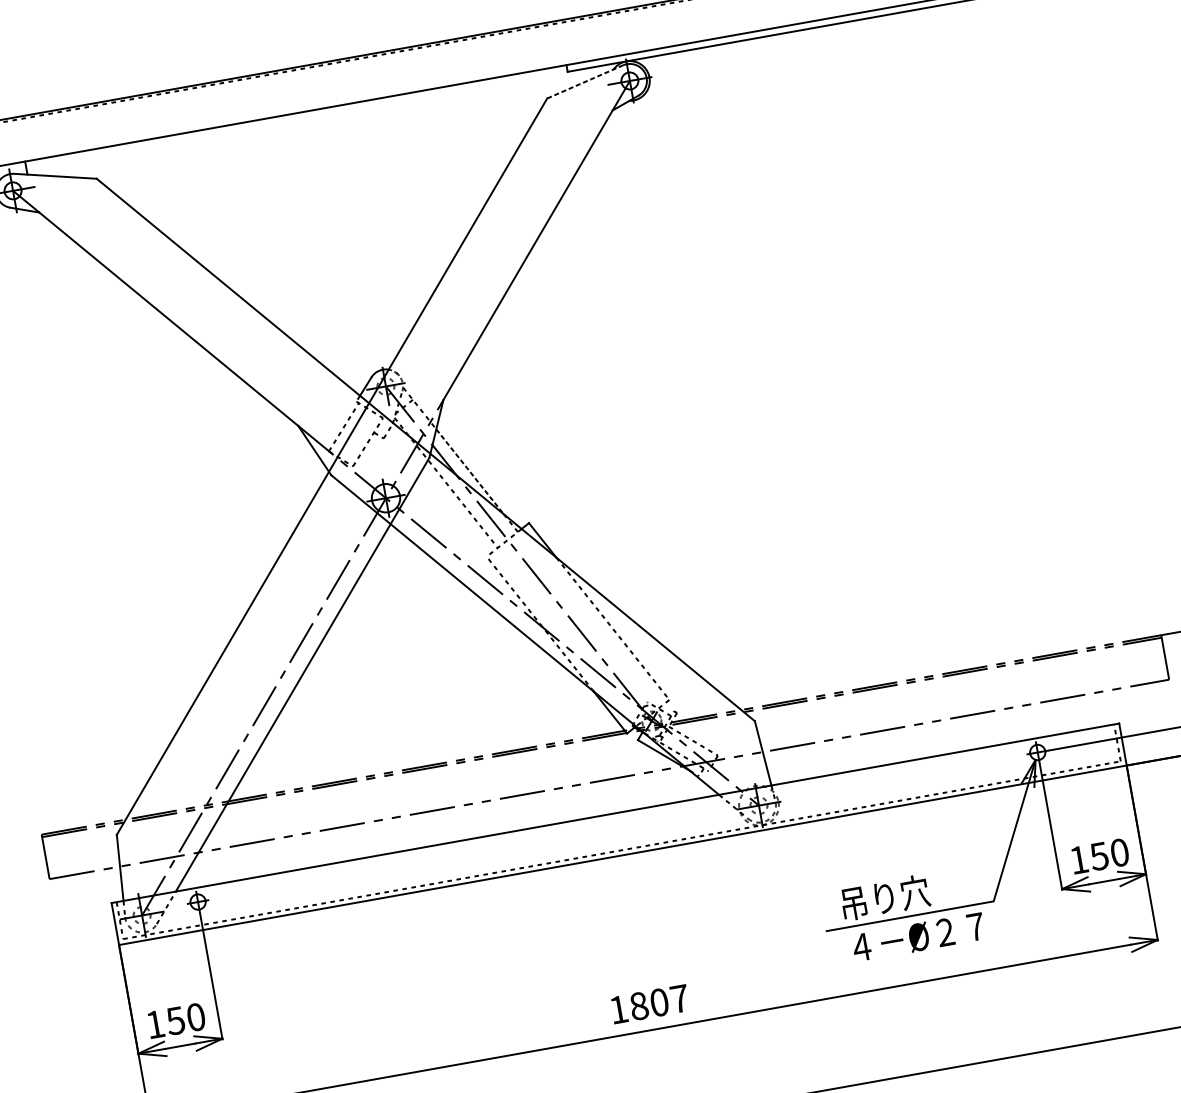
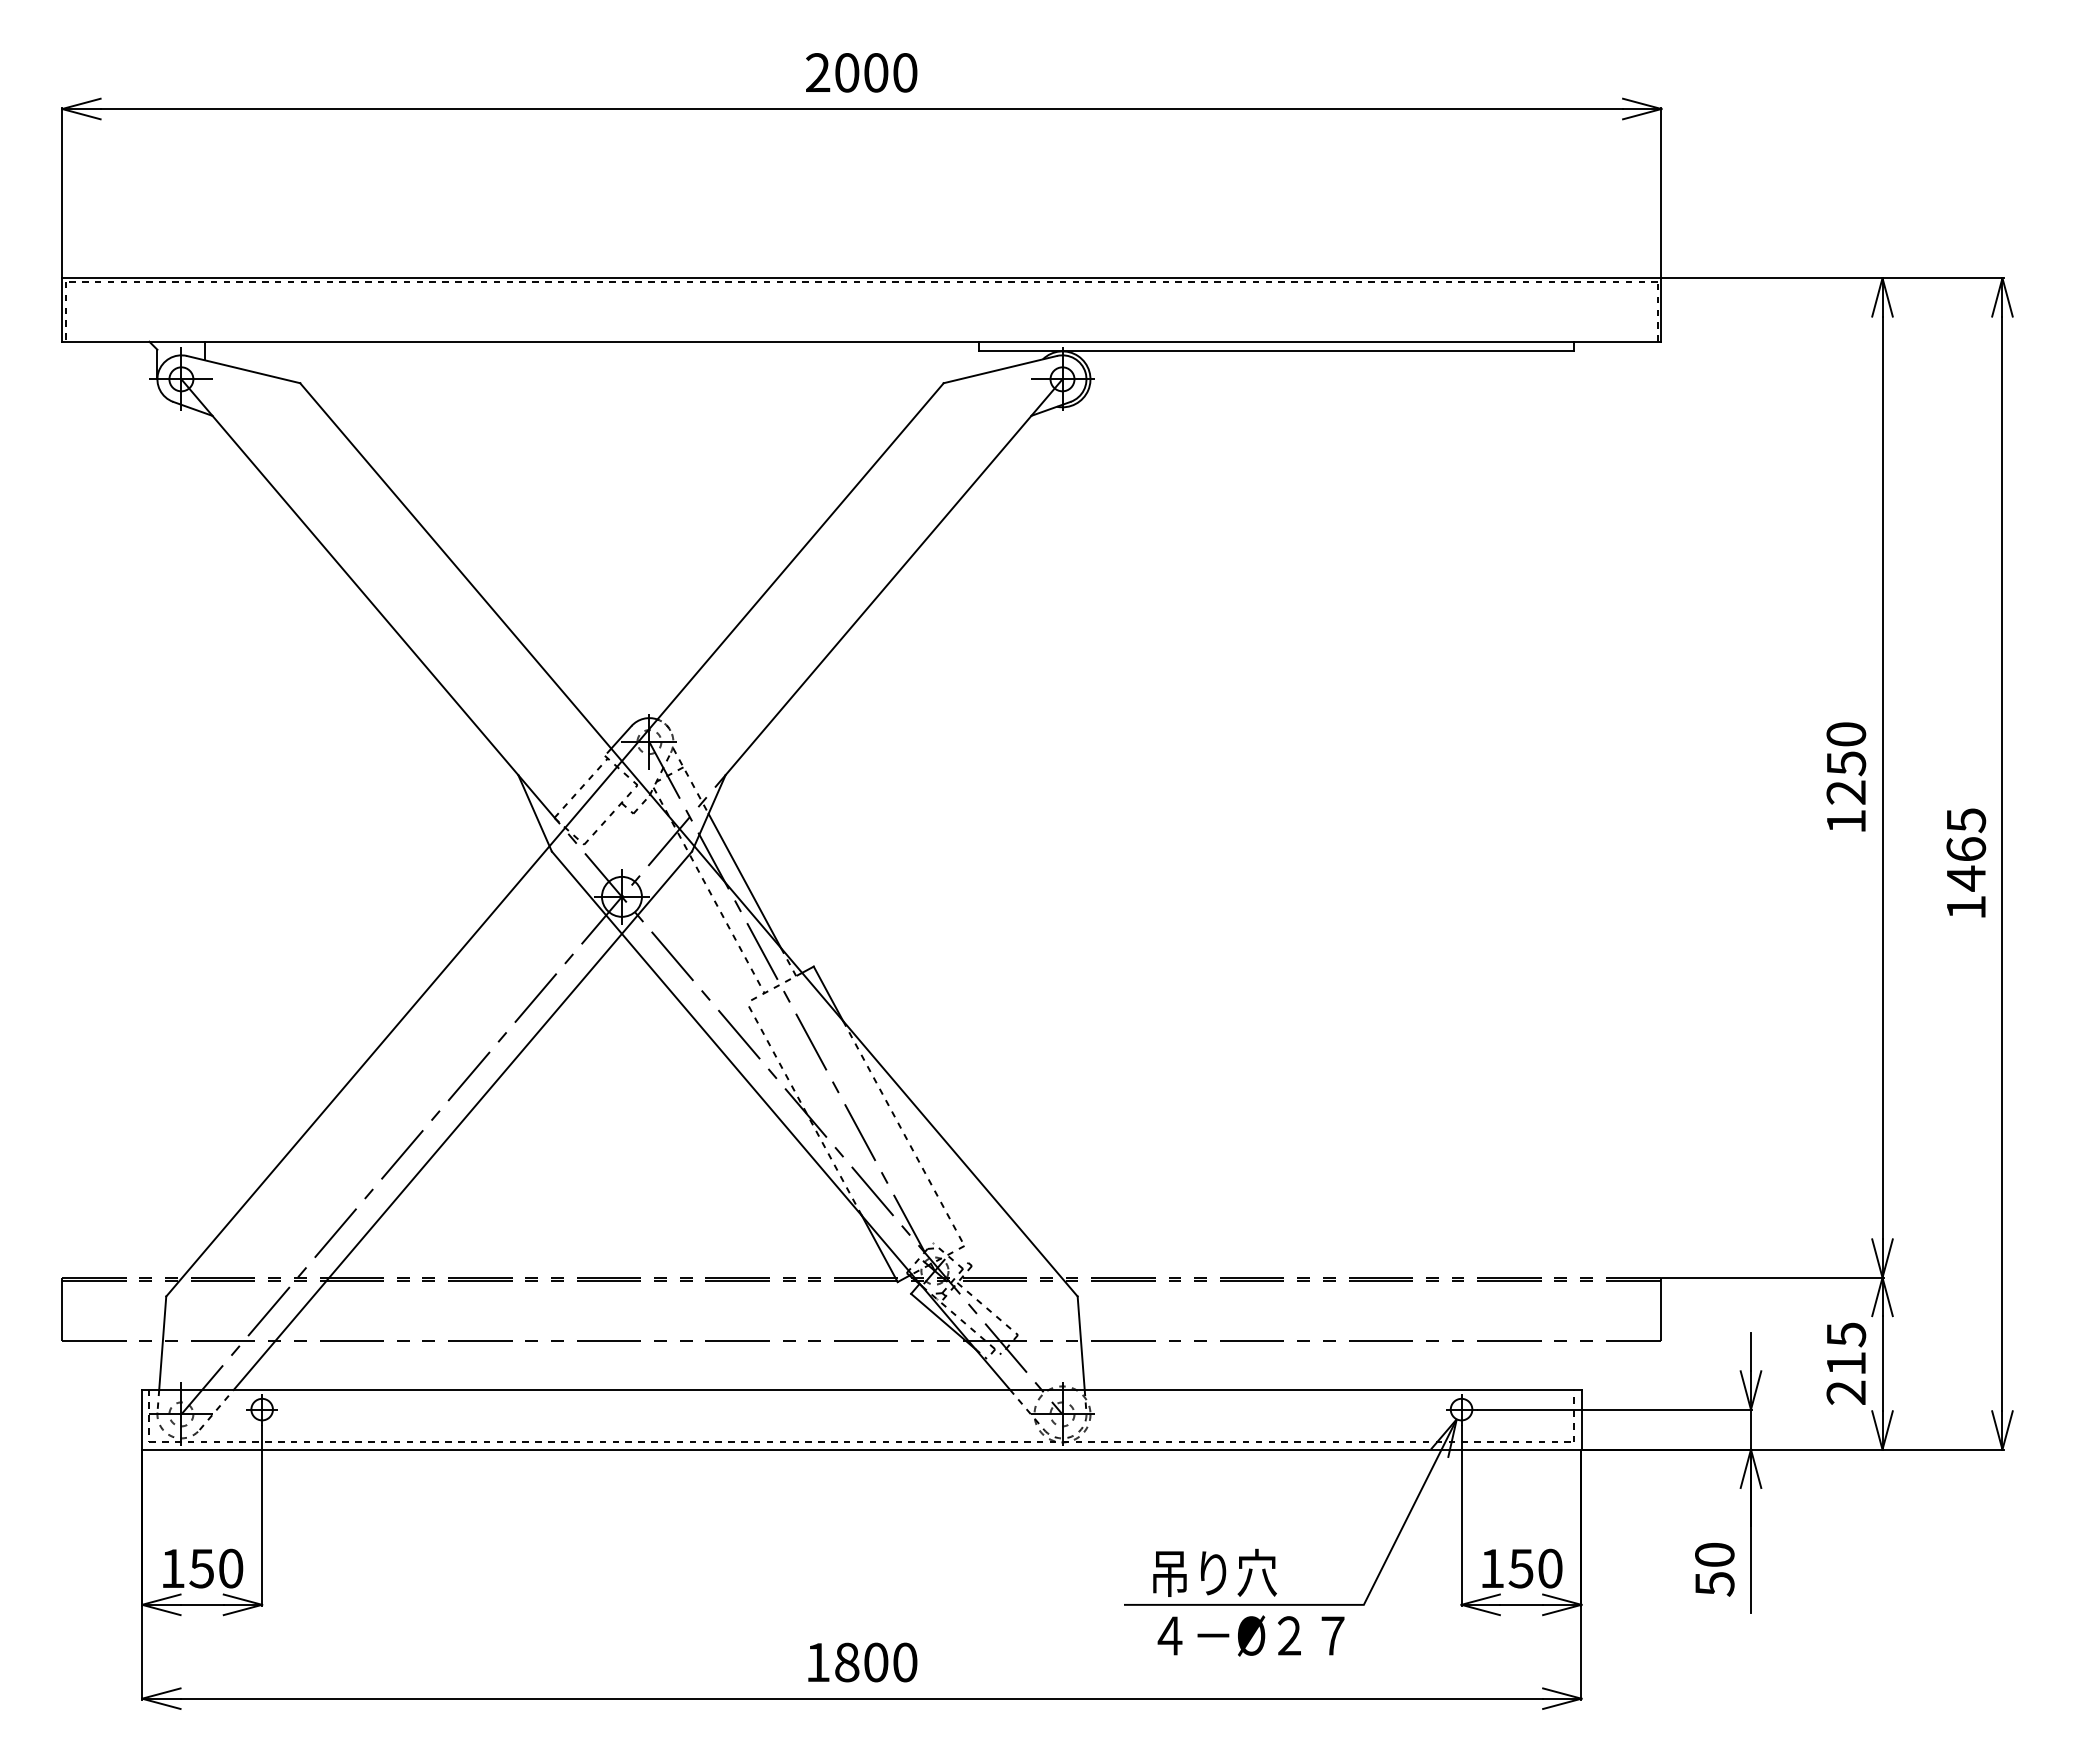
line: (585, 81) -> (1000, 369), dashed -> solid
line: (470, 472) -> (745, 881), dashed -> solid
text: (680, 998) -> (905, 1662), 1807 -> 1800

